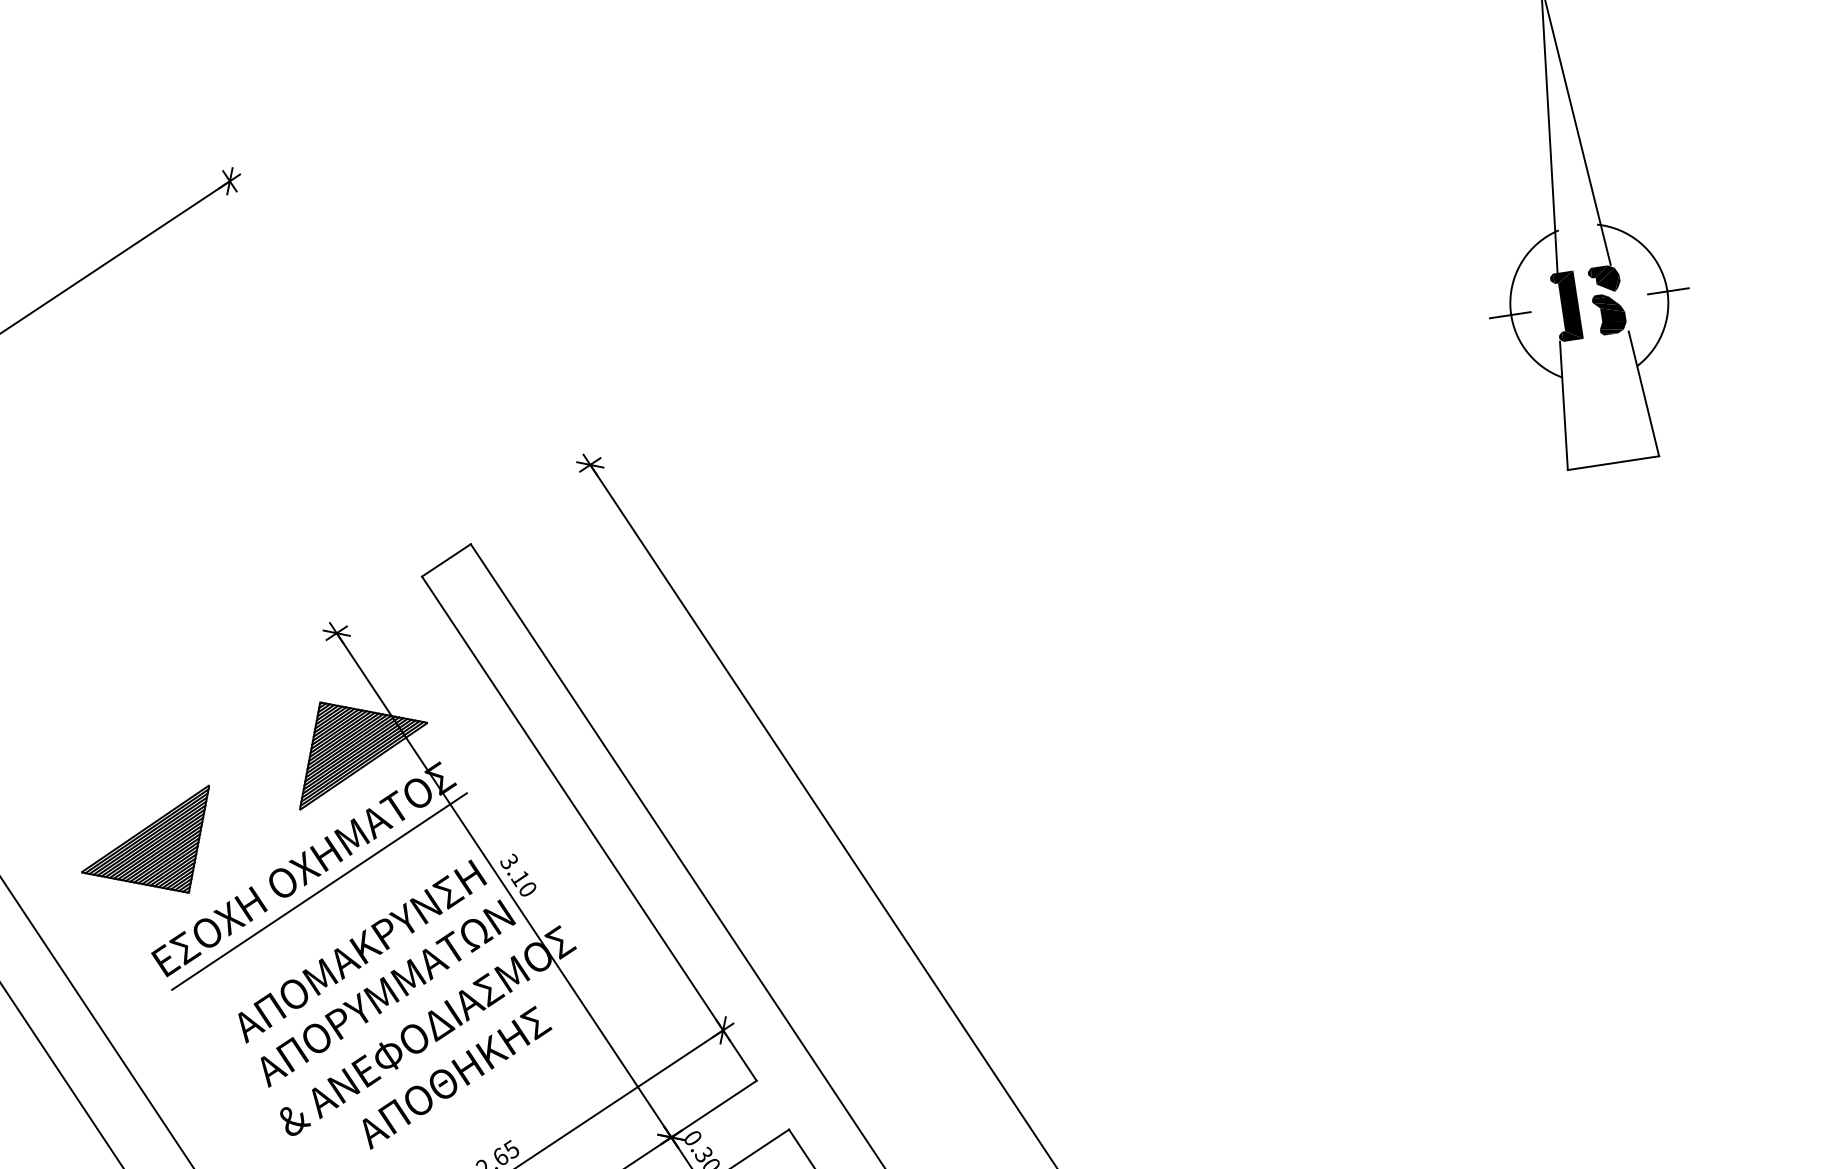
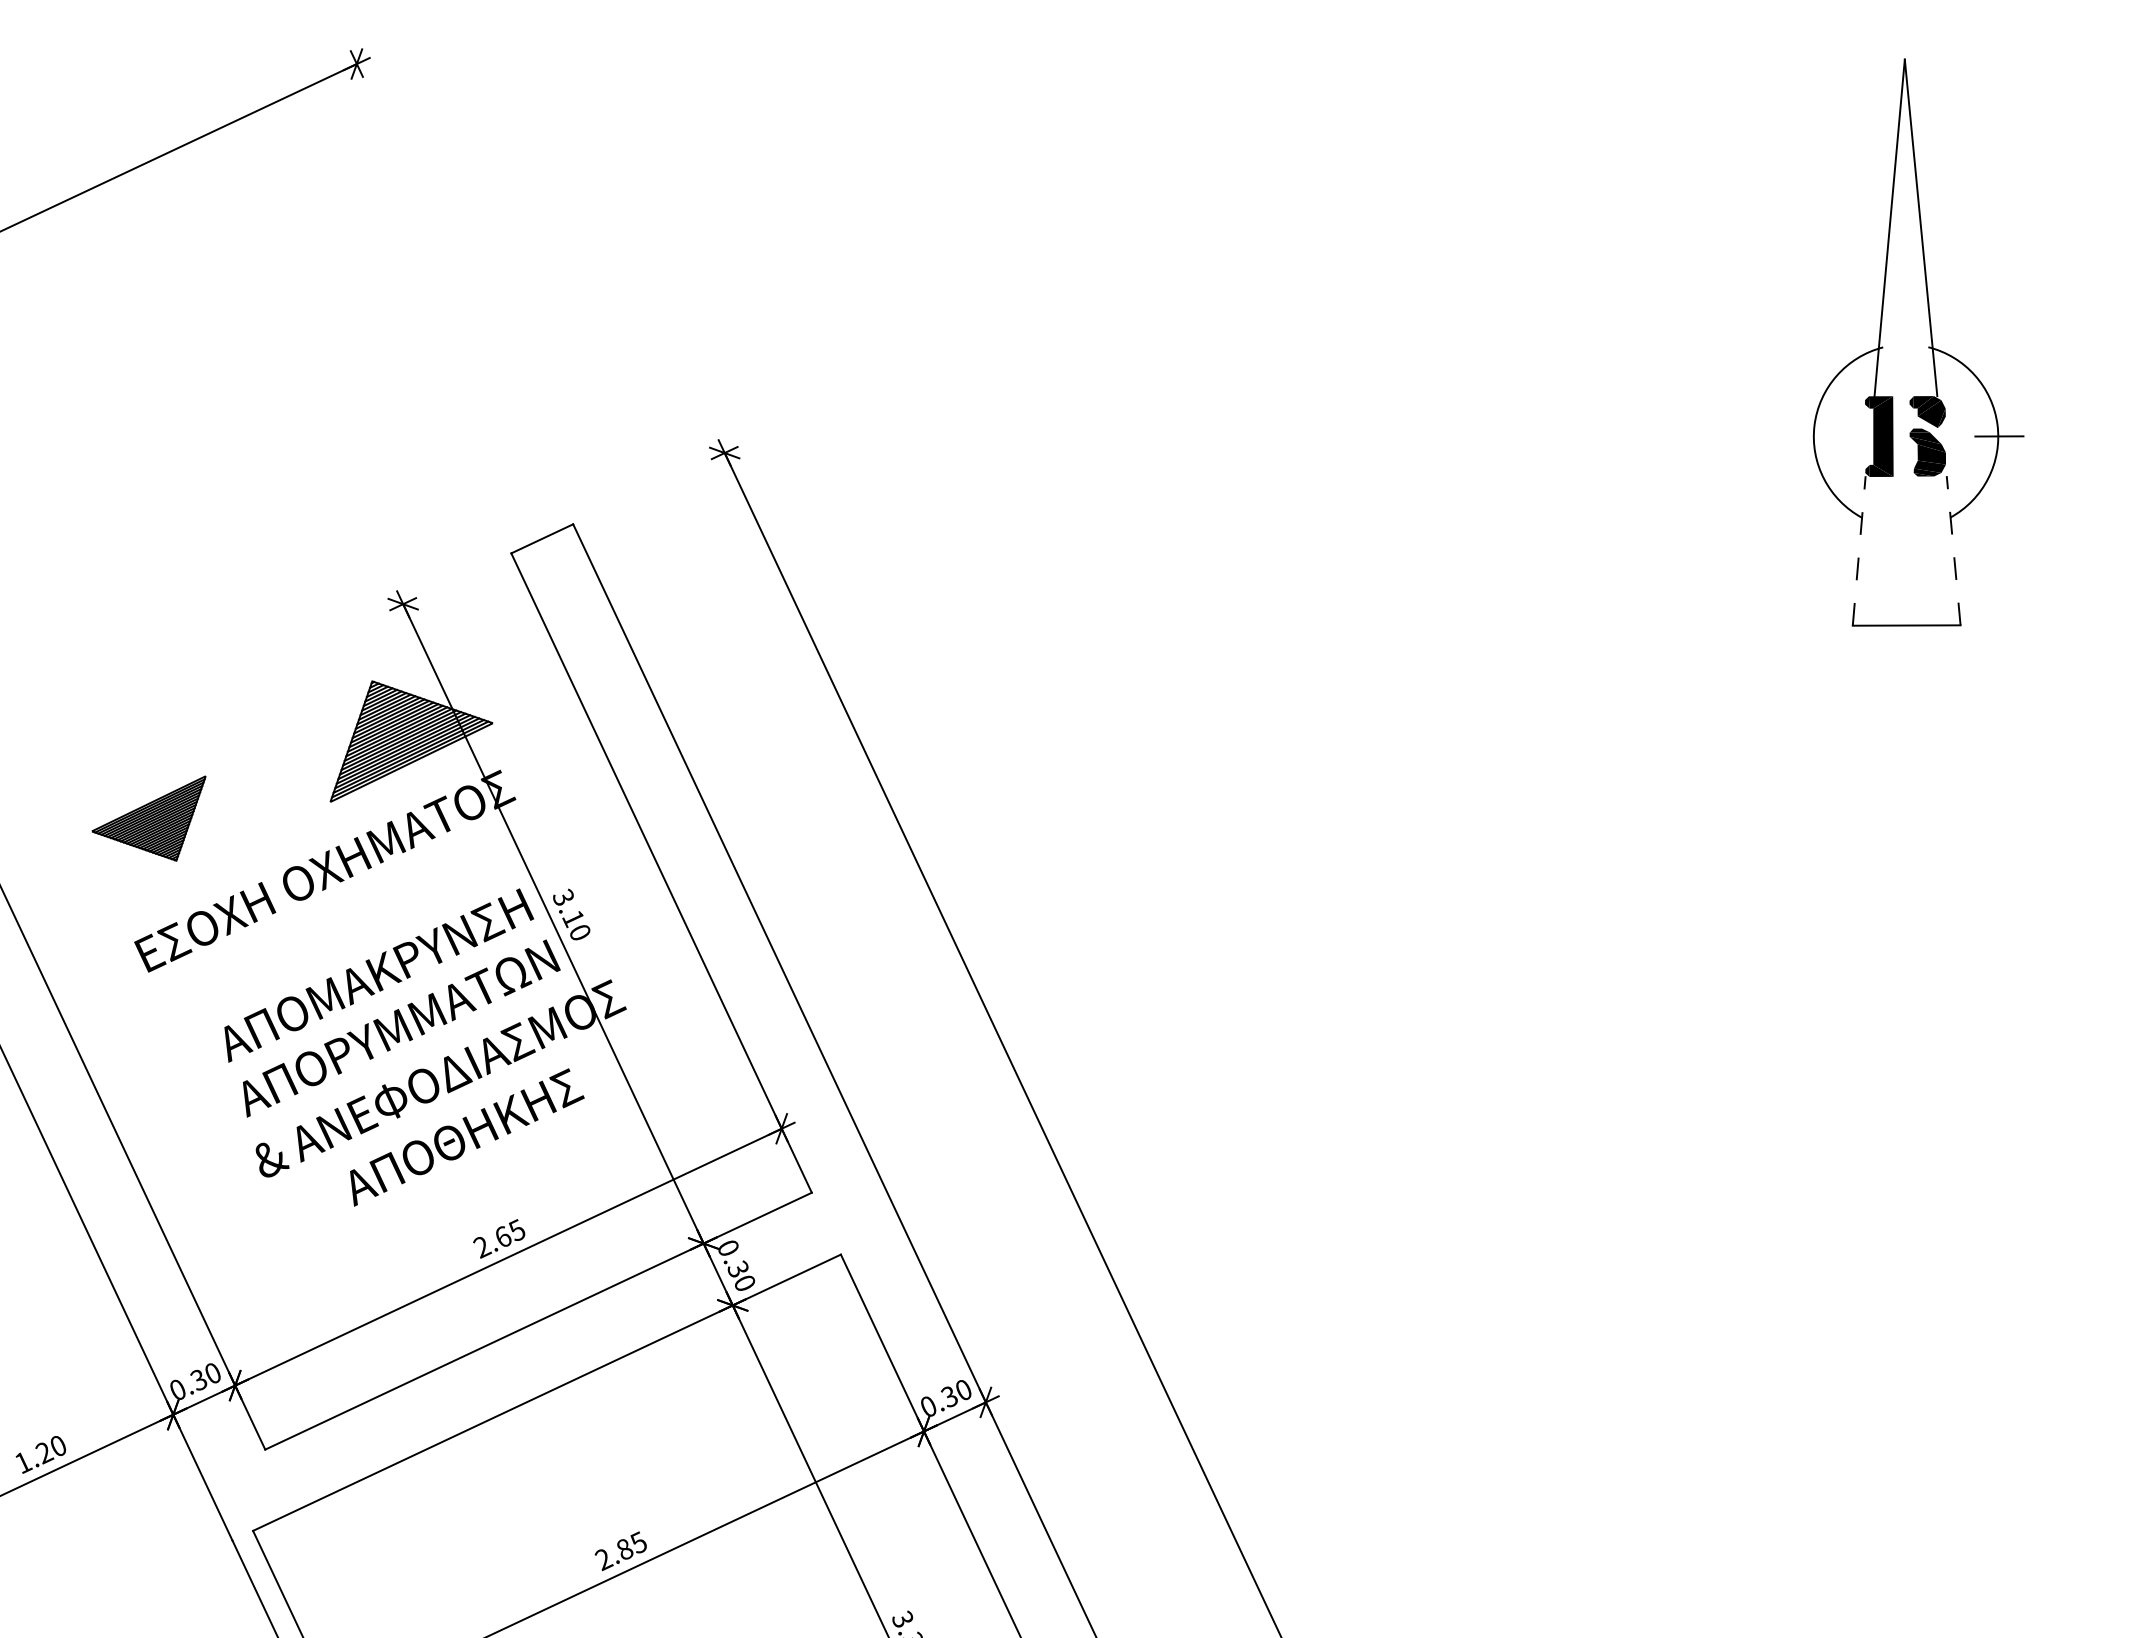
line: (1510, 314) -> (1812, 436), removed
line: (1643, 393) -> (1953, 550), solid -> dashed
line: (1564, 405) -> (1859, 550), solid -> dashed
part: (147, 846) -> (148, 818), size x0.7
line: (319, 891) -> (339, 899), removed

